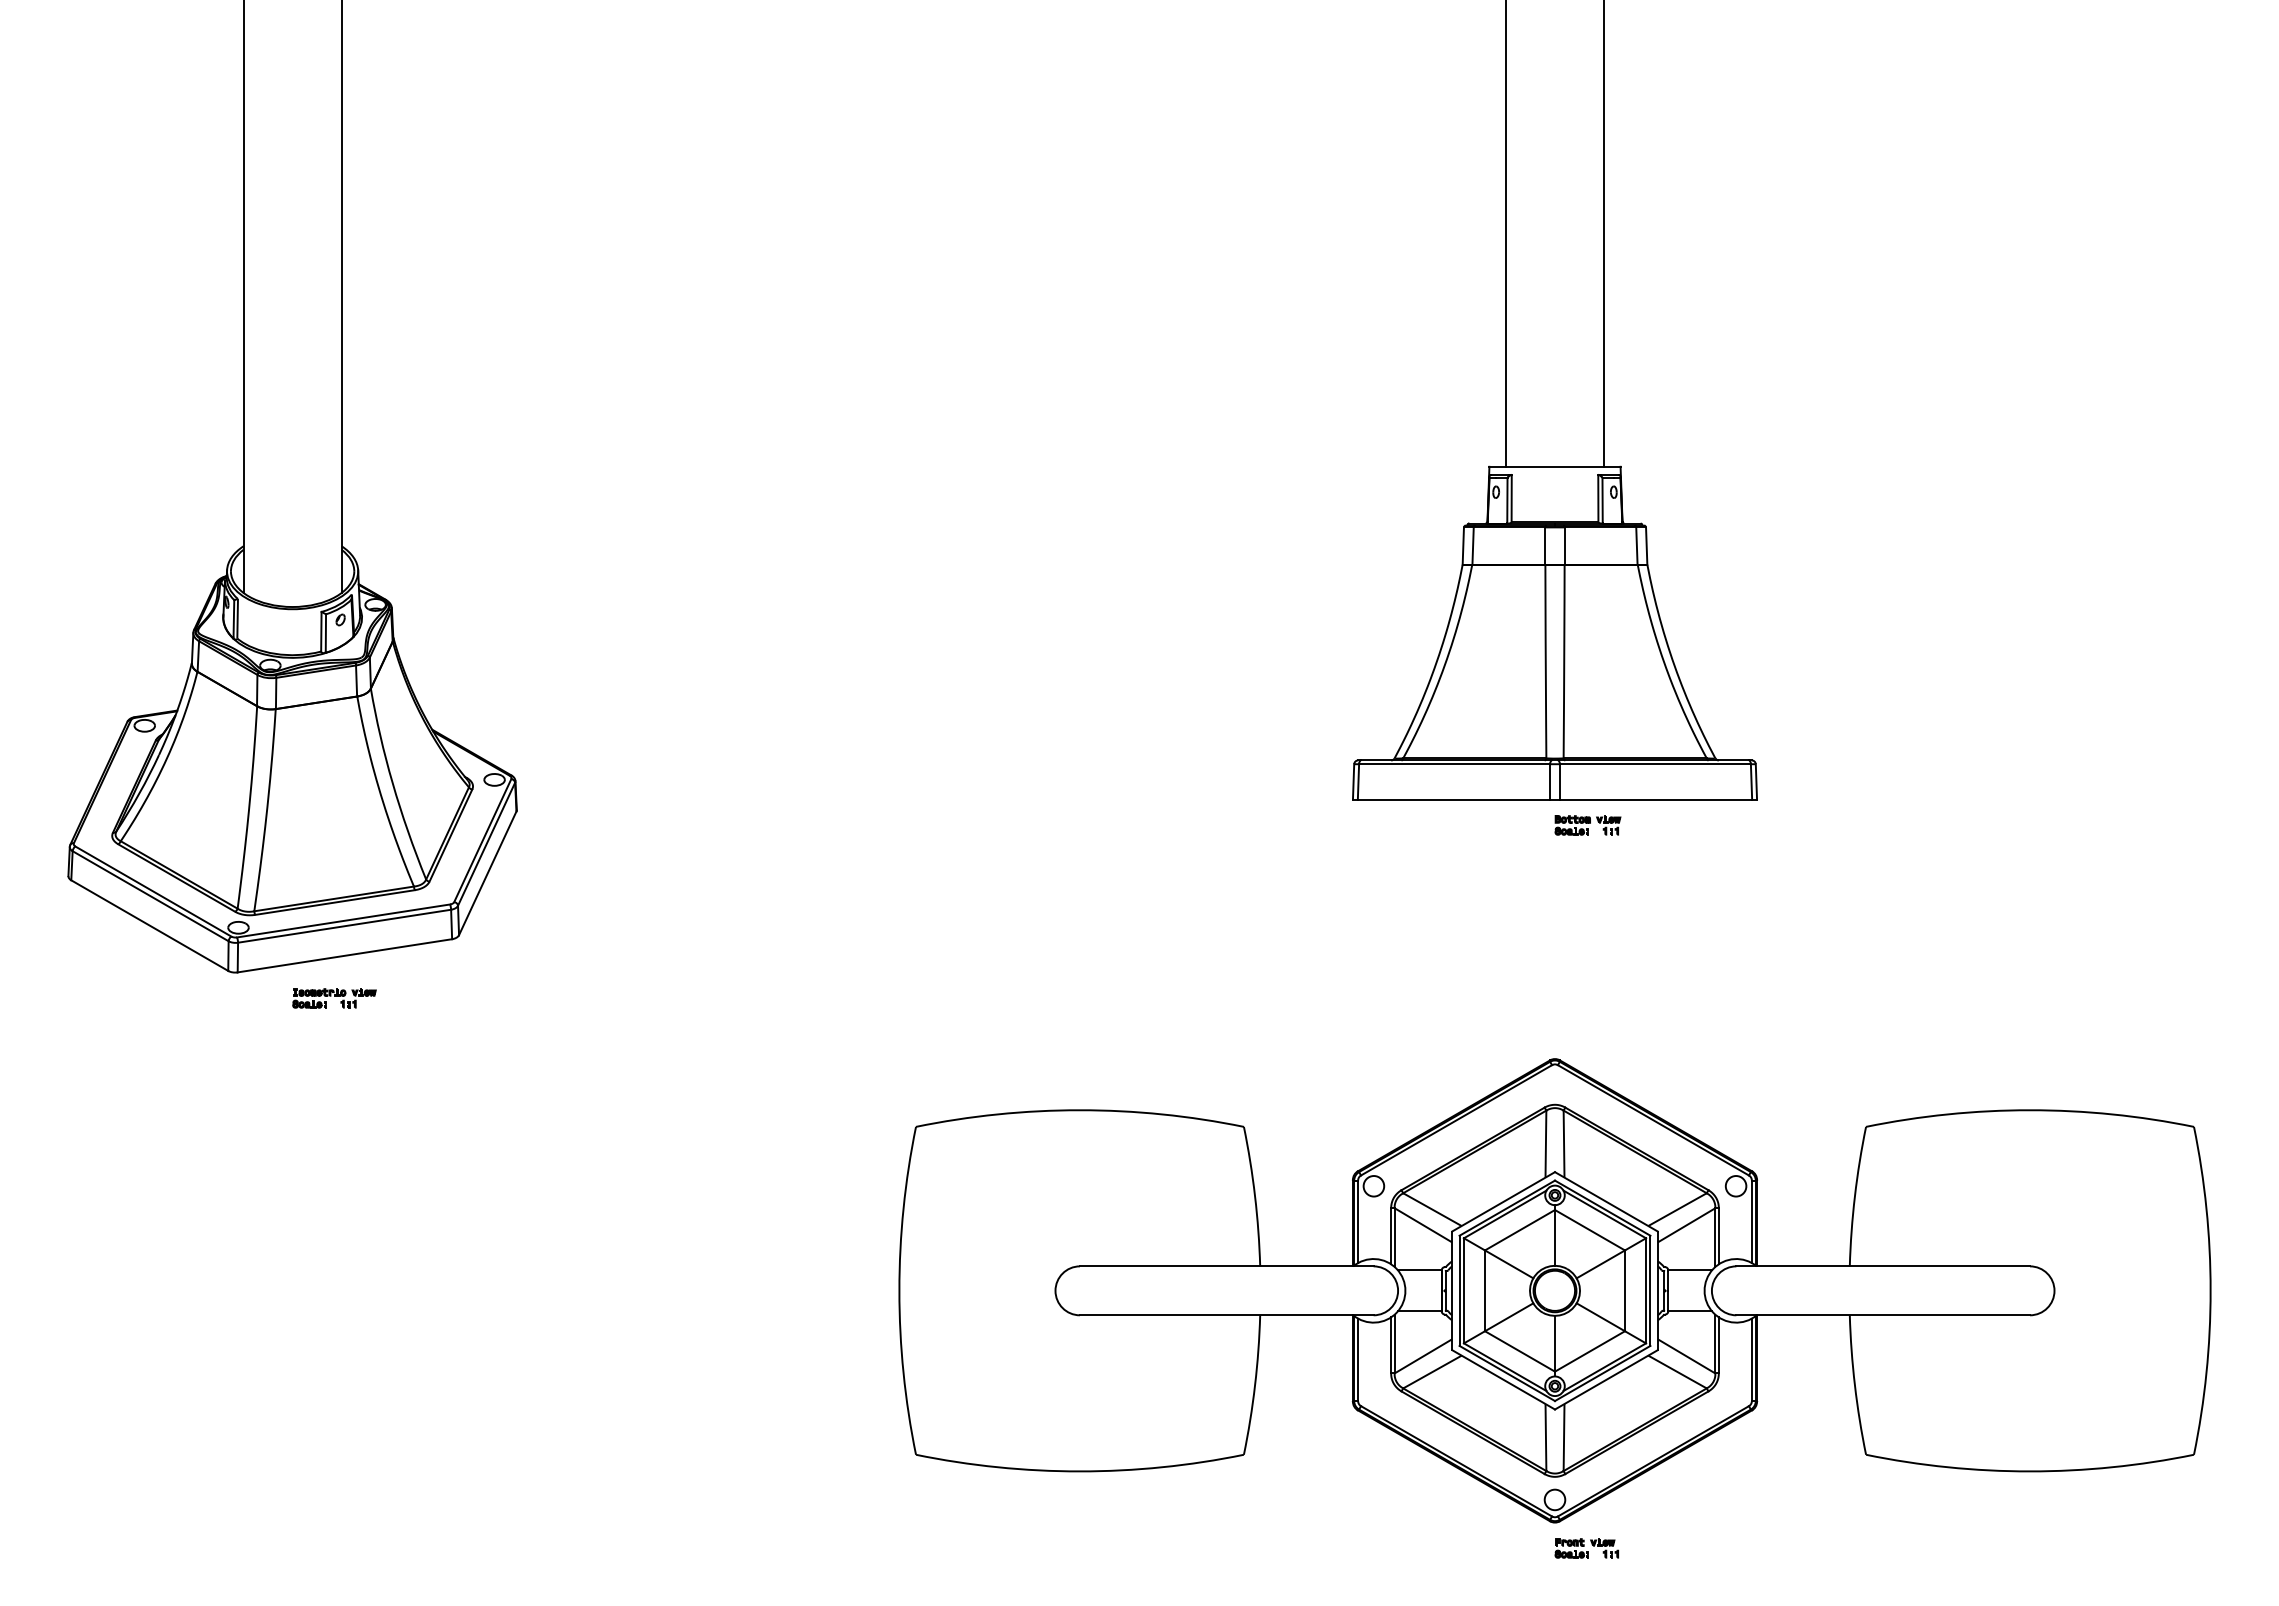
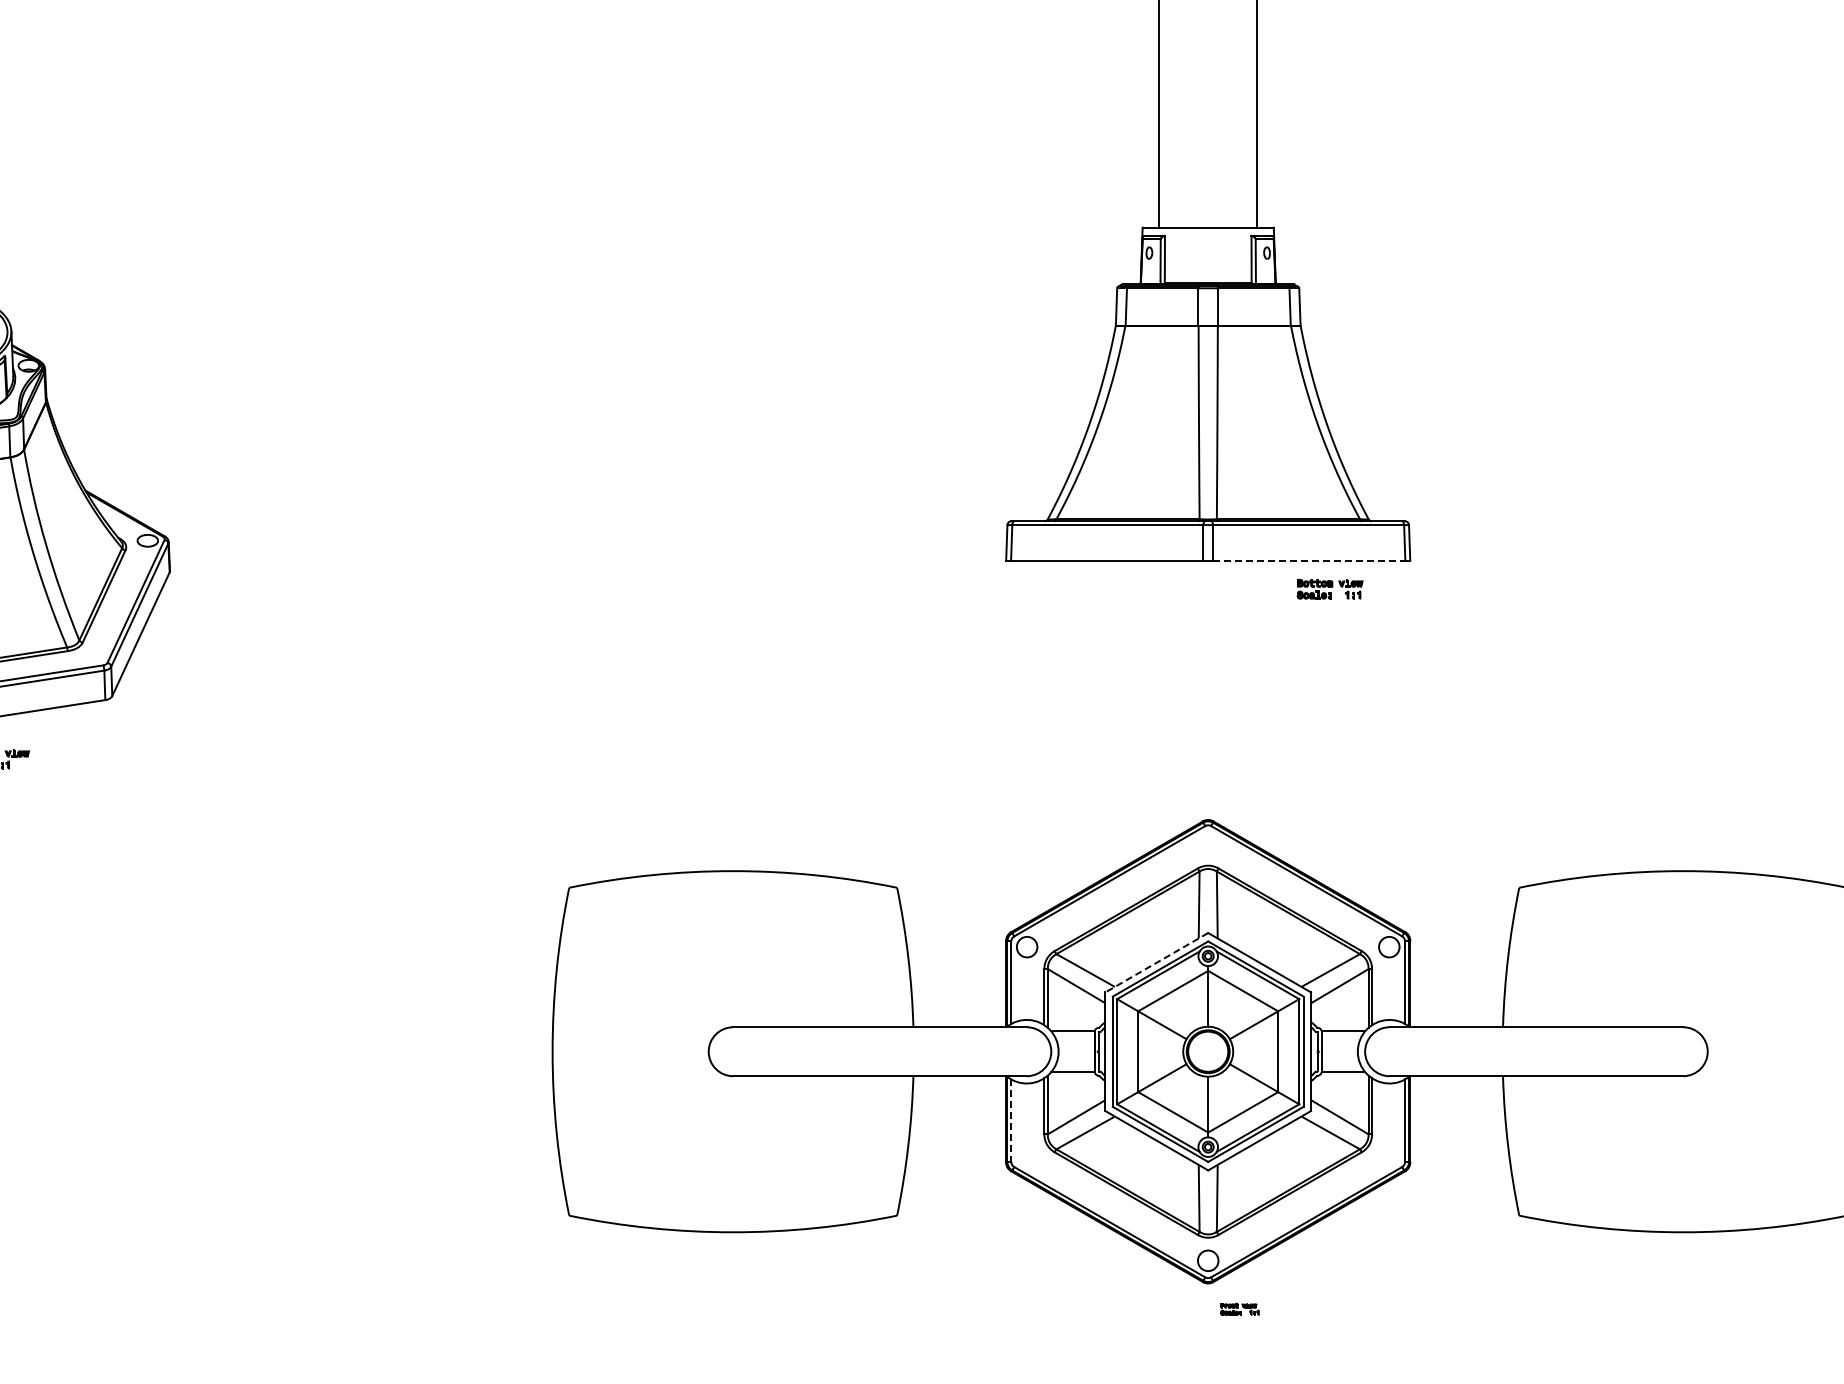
line: (1656, 799) -> (1309, 560), solid -> dashed
part: (1587, 825) -> (1329, 589), moved
line: (1503, 1202) -> (1156, 963), solid -> dashed
line: (1358, 1360) -> (1011, 1121), solid -> dashed
part: (1586, 1548) -> (1239, 1309), size x0.6

